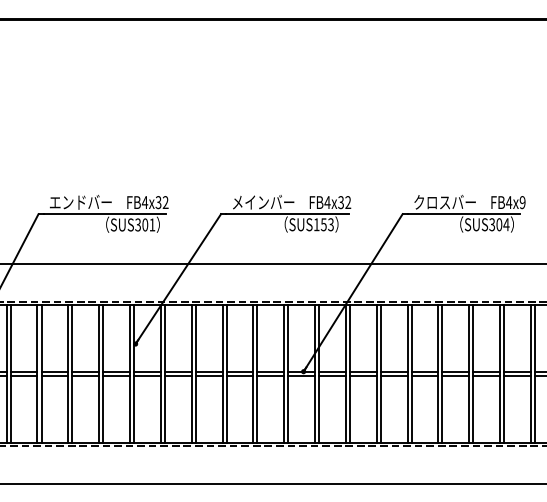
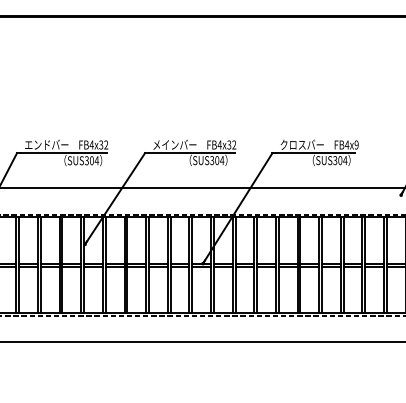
text: (151, 224) -> (96, 160), SUS301 -> SUS304
text: (324, 224) -> (217, 160), SUS153 -> SUS304

